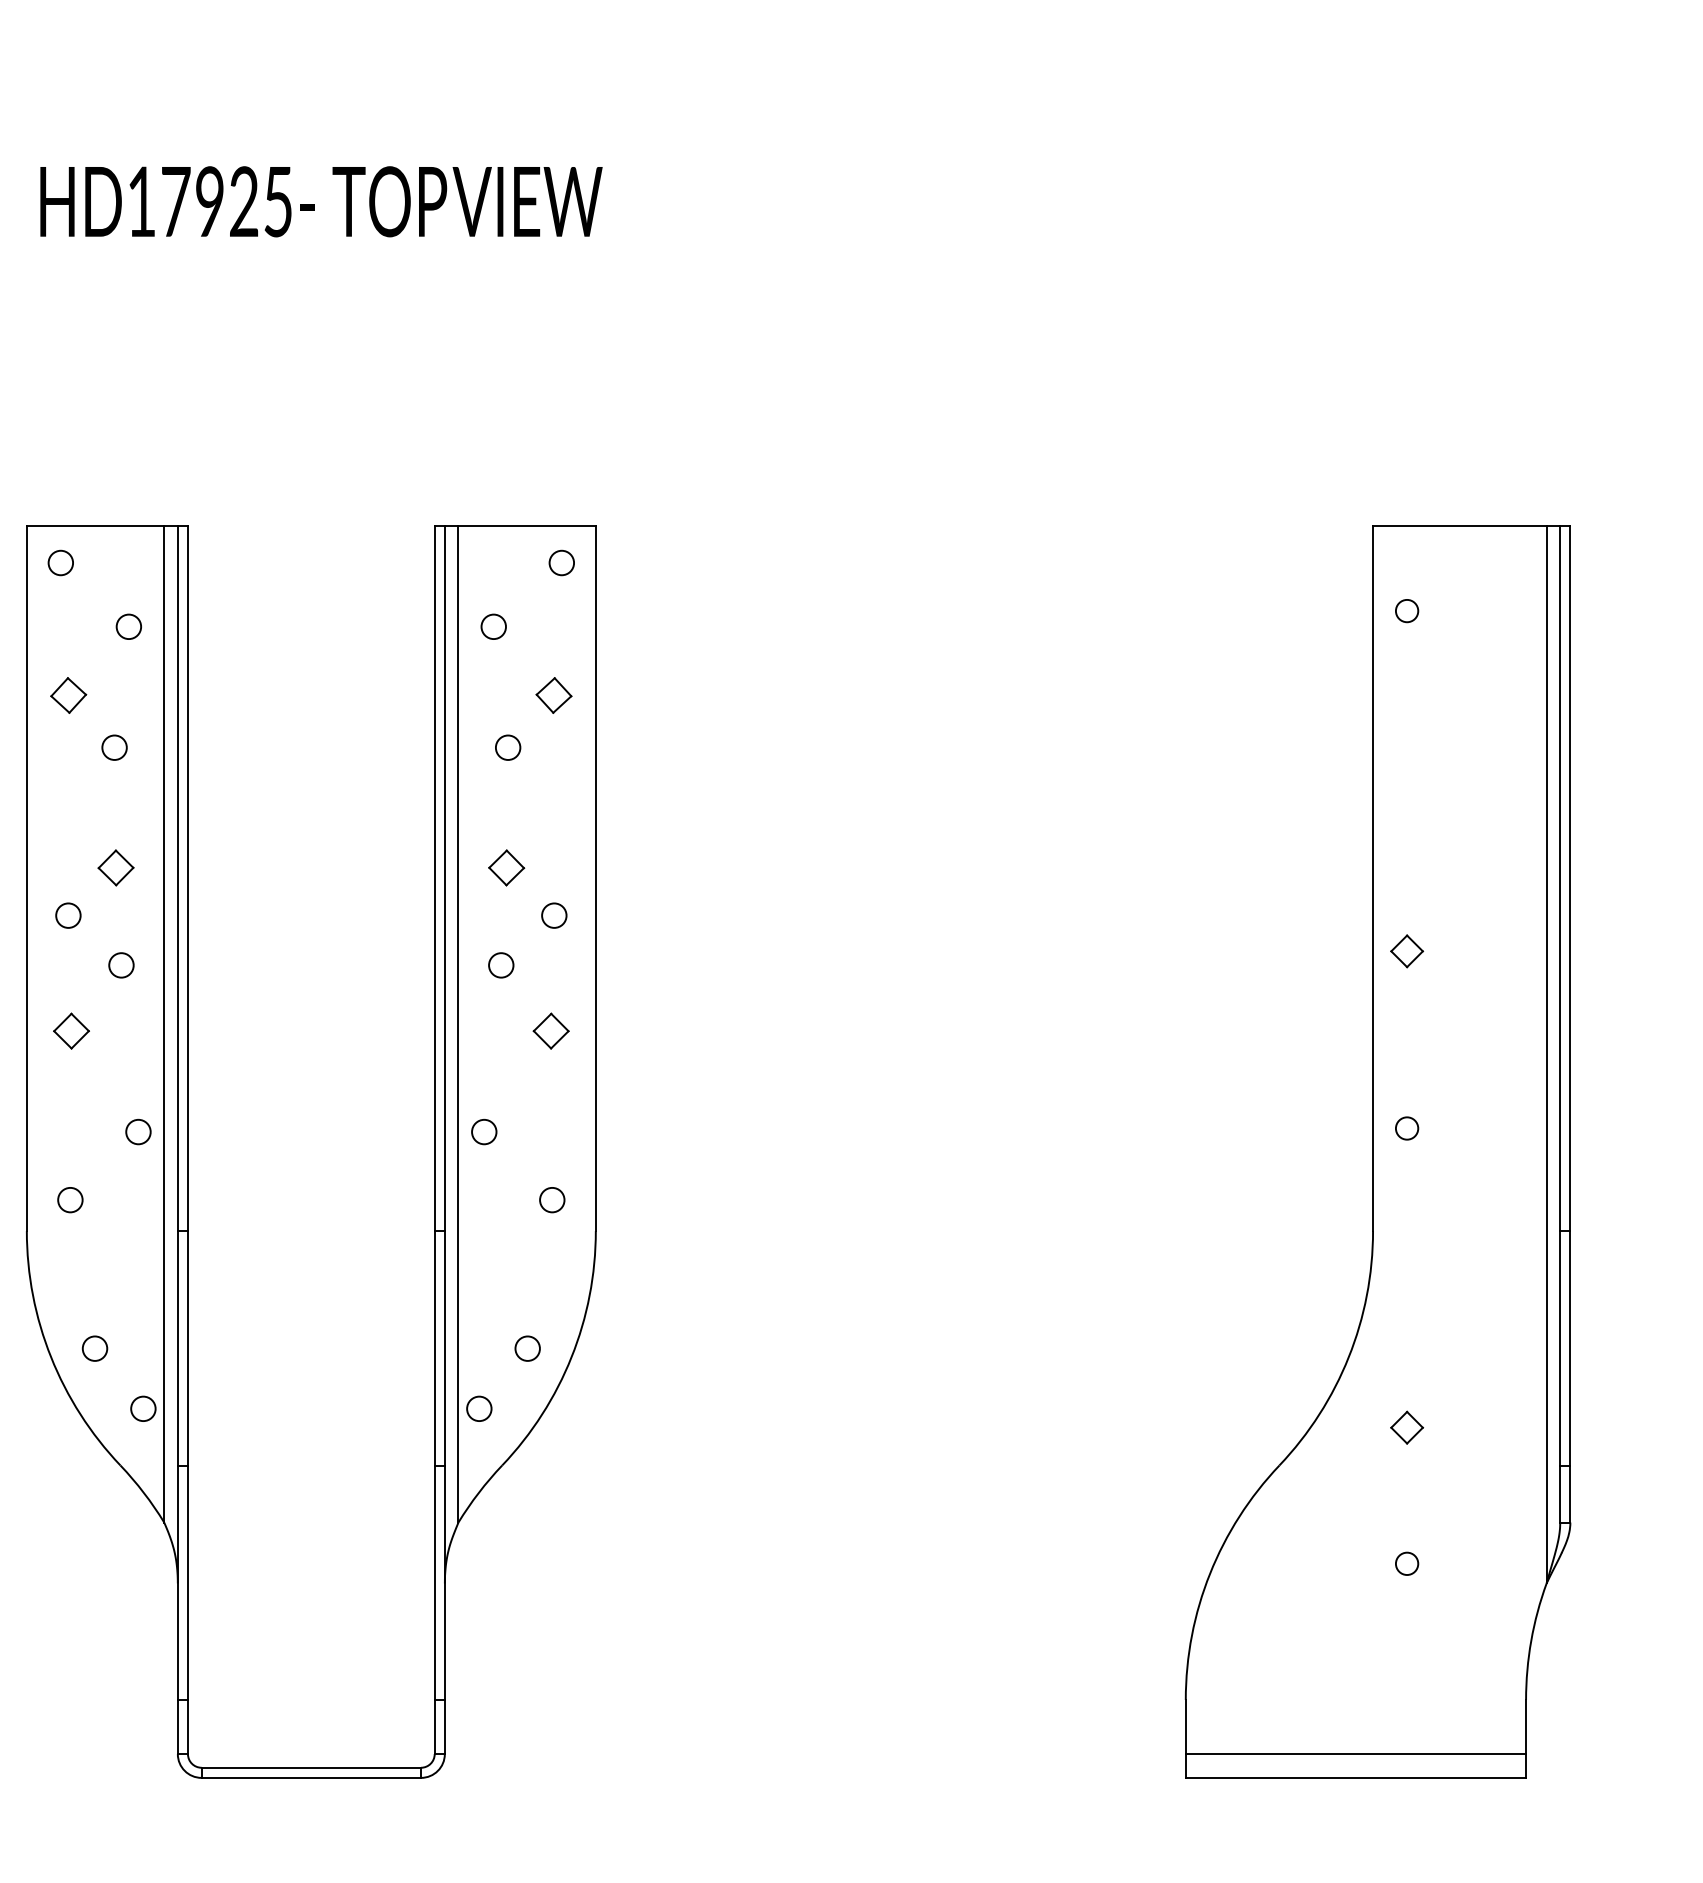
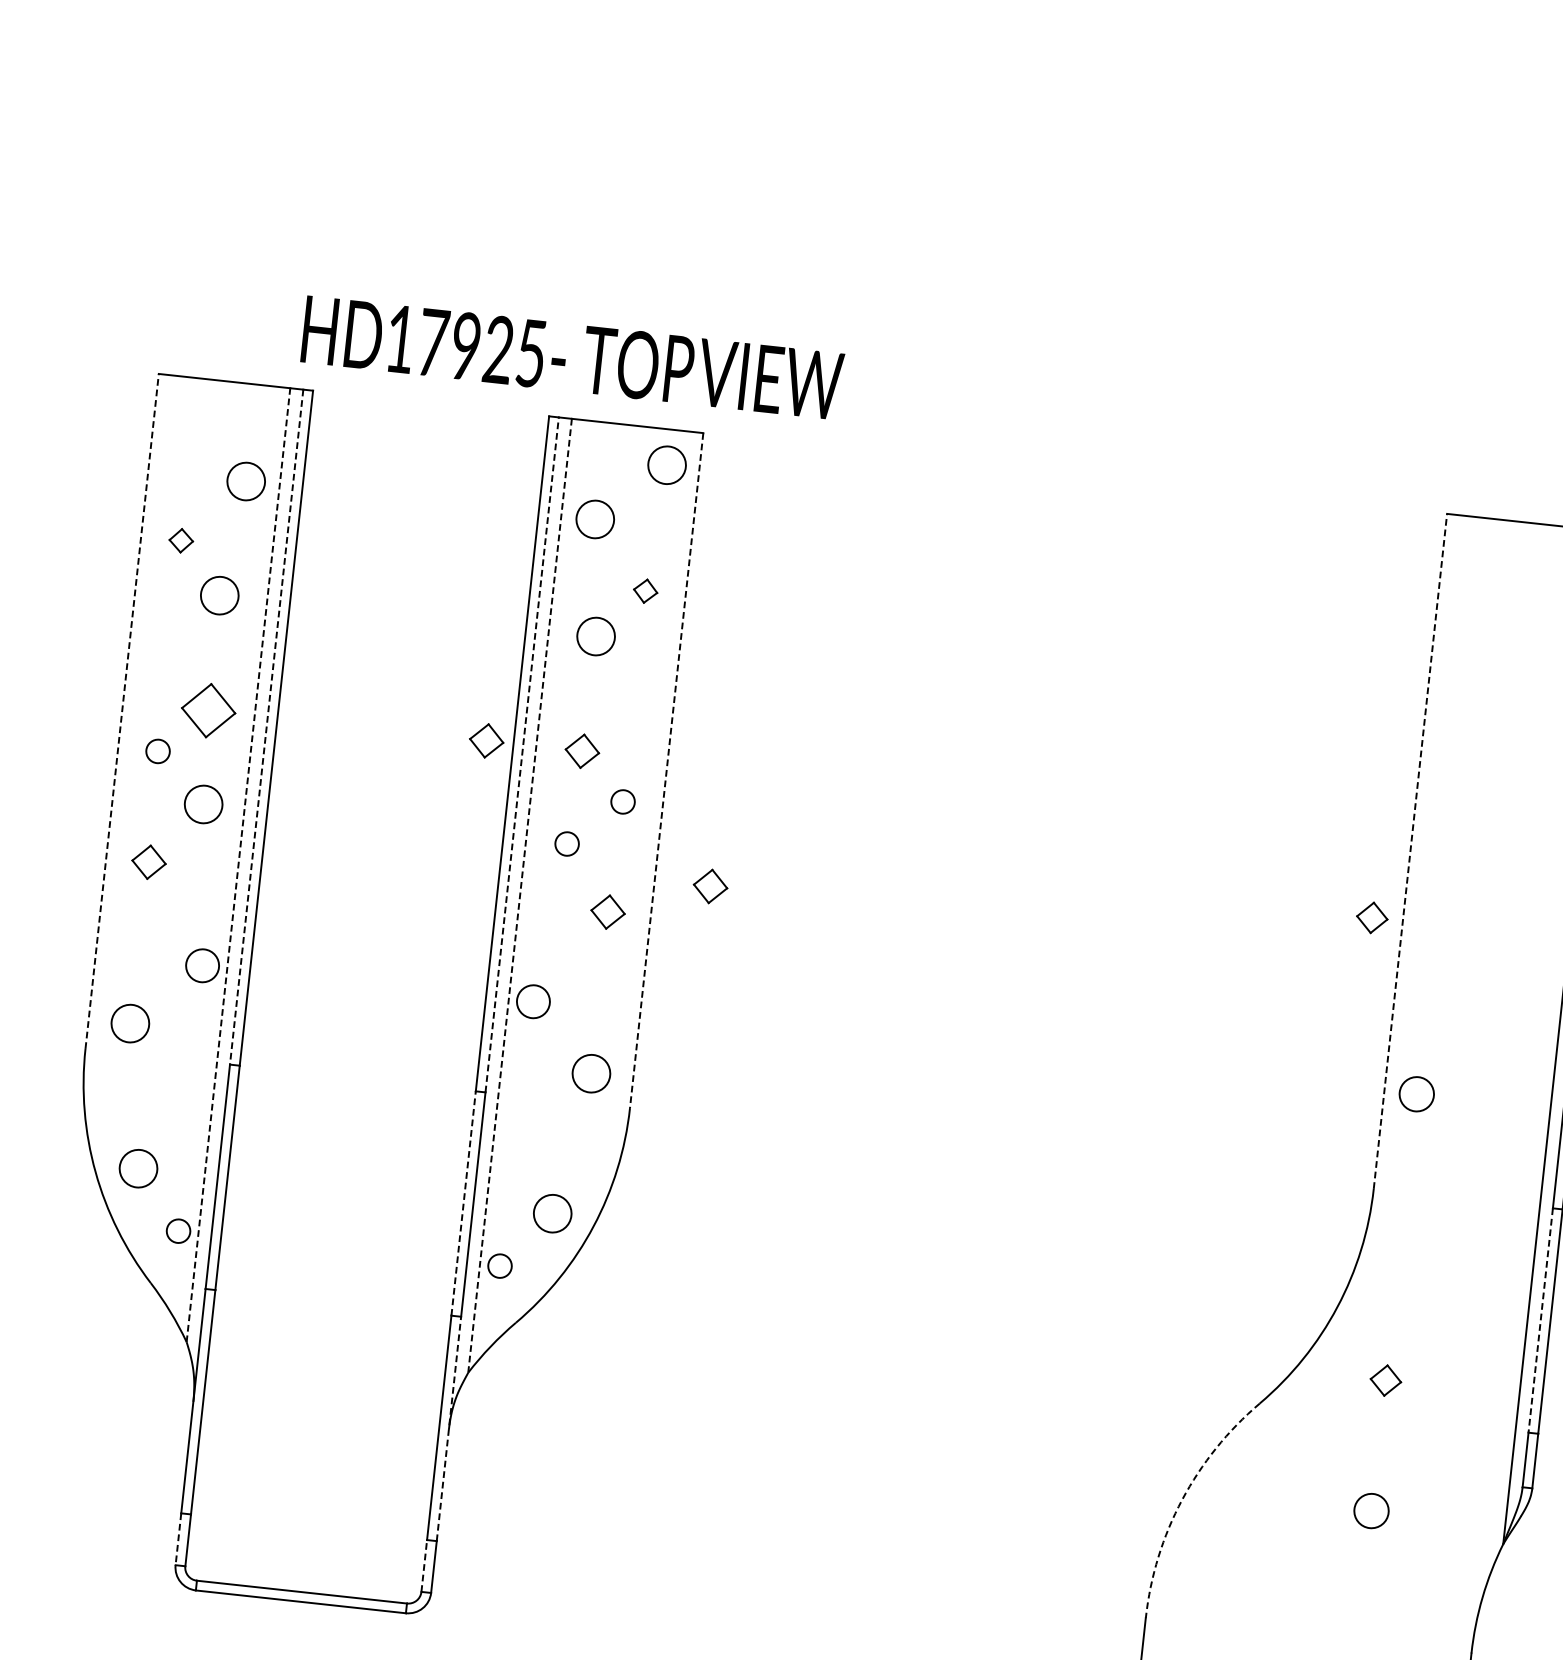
text: (321, 201) -> (572, 357), moved
circle: (60, 562) -> (187, 412), removed
circle: (561, 562) -> (666, 464), size x1.6
circle: (1407, 611) -> (1471, 599), removed
circle: (128, 626) -> (245, 480), size x1.6
circle: (493, 626) -> (594, 518), size x1.6
part: (68, 695) -> (181, 540), size x0.7
part: (553, 695) -> (645, 591), size x0.7
circle: (114, 747) -> (219, 595), size x1.6
circle: (508, 747) -> (596, 636), size x1.6
part: (115, 867) -> (208, 710), size x1.6
part: (406, 867) -> (486, 740), added
line: (26, 878) -> (121, 711), solid -> dashed
line: (177, 878) -> (266, 727), solid -> dashed
line: (444, 878) -> (521, 754), solid -> dashed
line: (595, 878) -> (666, 770), solid -> dashed
line: (1373, 878) -> (1410, 851), solid -> dashed
part: (1407, 951) -> (1372, 918), moved
circle: (121, 965) -> (203, 804), size x1.6
part: (653, 992) -> (709, 885), added
line: (164, 1023) -> (238, 864), solid -> dashed
line: (458, 1024) -> (520, 896), solid -> dashed
circle: (1407, 1128) -> (1417, 1094), size x1.6
circle: (138, 1131) -> (202, 965), size x1.4
circle: (484, 1131) -> (533, 1001), size x1.4
circle: (70, 1200) -> (130, 1024), size x1.6
circle: (552, 1200) -> (591, 1074), size x1.6
line: (434, 1347) -> (463, 1202), solid -> dashed
circle: (94, 1348) -> (138, 1168), size x1.6
circle: (527, 1348) -> (552, 1213), size x1.6
line: (1560, 1348) -> (1540, 1320), solid -> dashed
circle: (1407, 1563) -> (1372, 1510), size x1.6
arc: (1210, 1573) -> (1182, 1499), solid -> dashed
line: (444, 1582) -> (448, 1428), solid -> dashed
line: (434, 1726) -> (424, 1565), solid -> dashed
line: (177, 1727) -> (178, 1539), solid -> dashed

